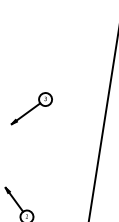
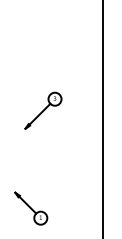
part: (32, 108) -> (43, 110), moved

